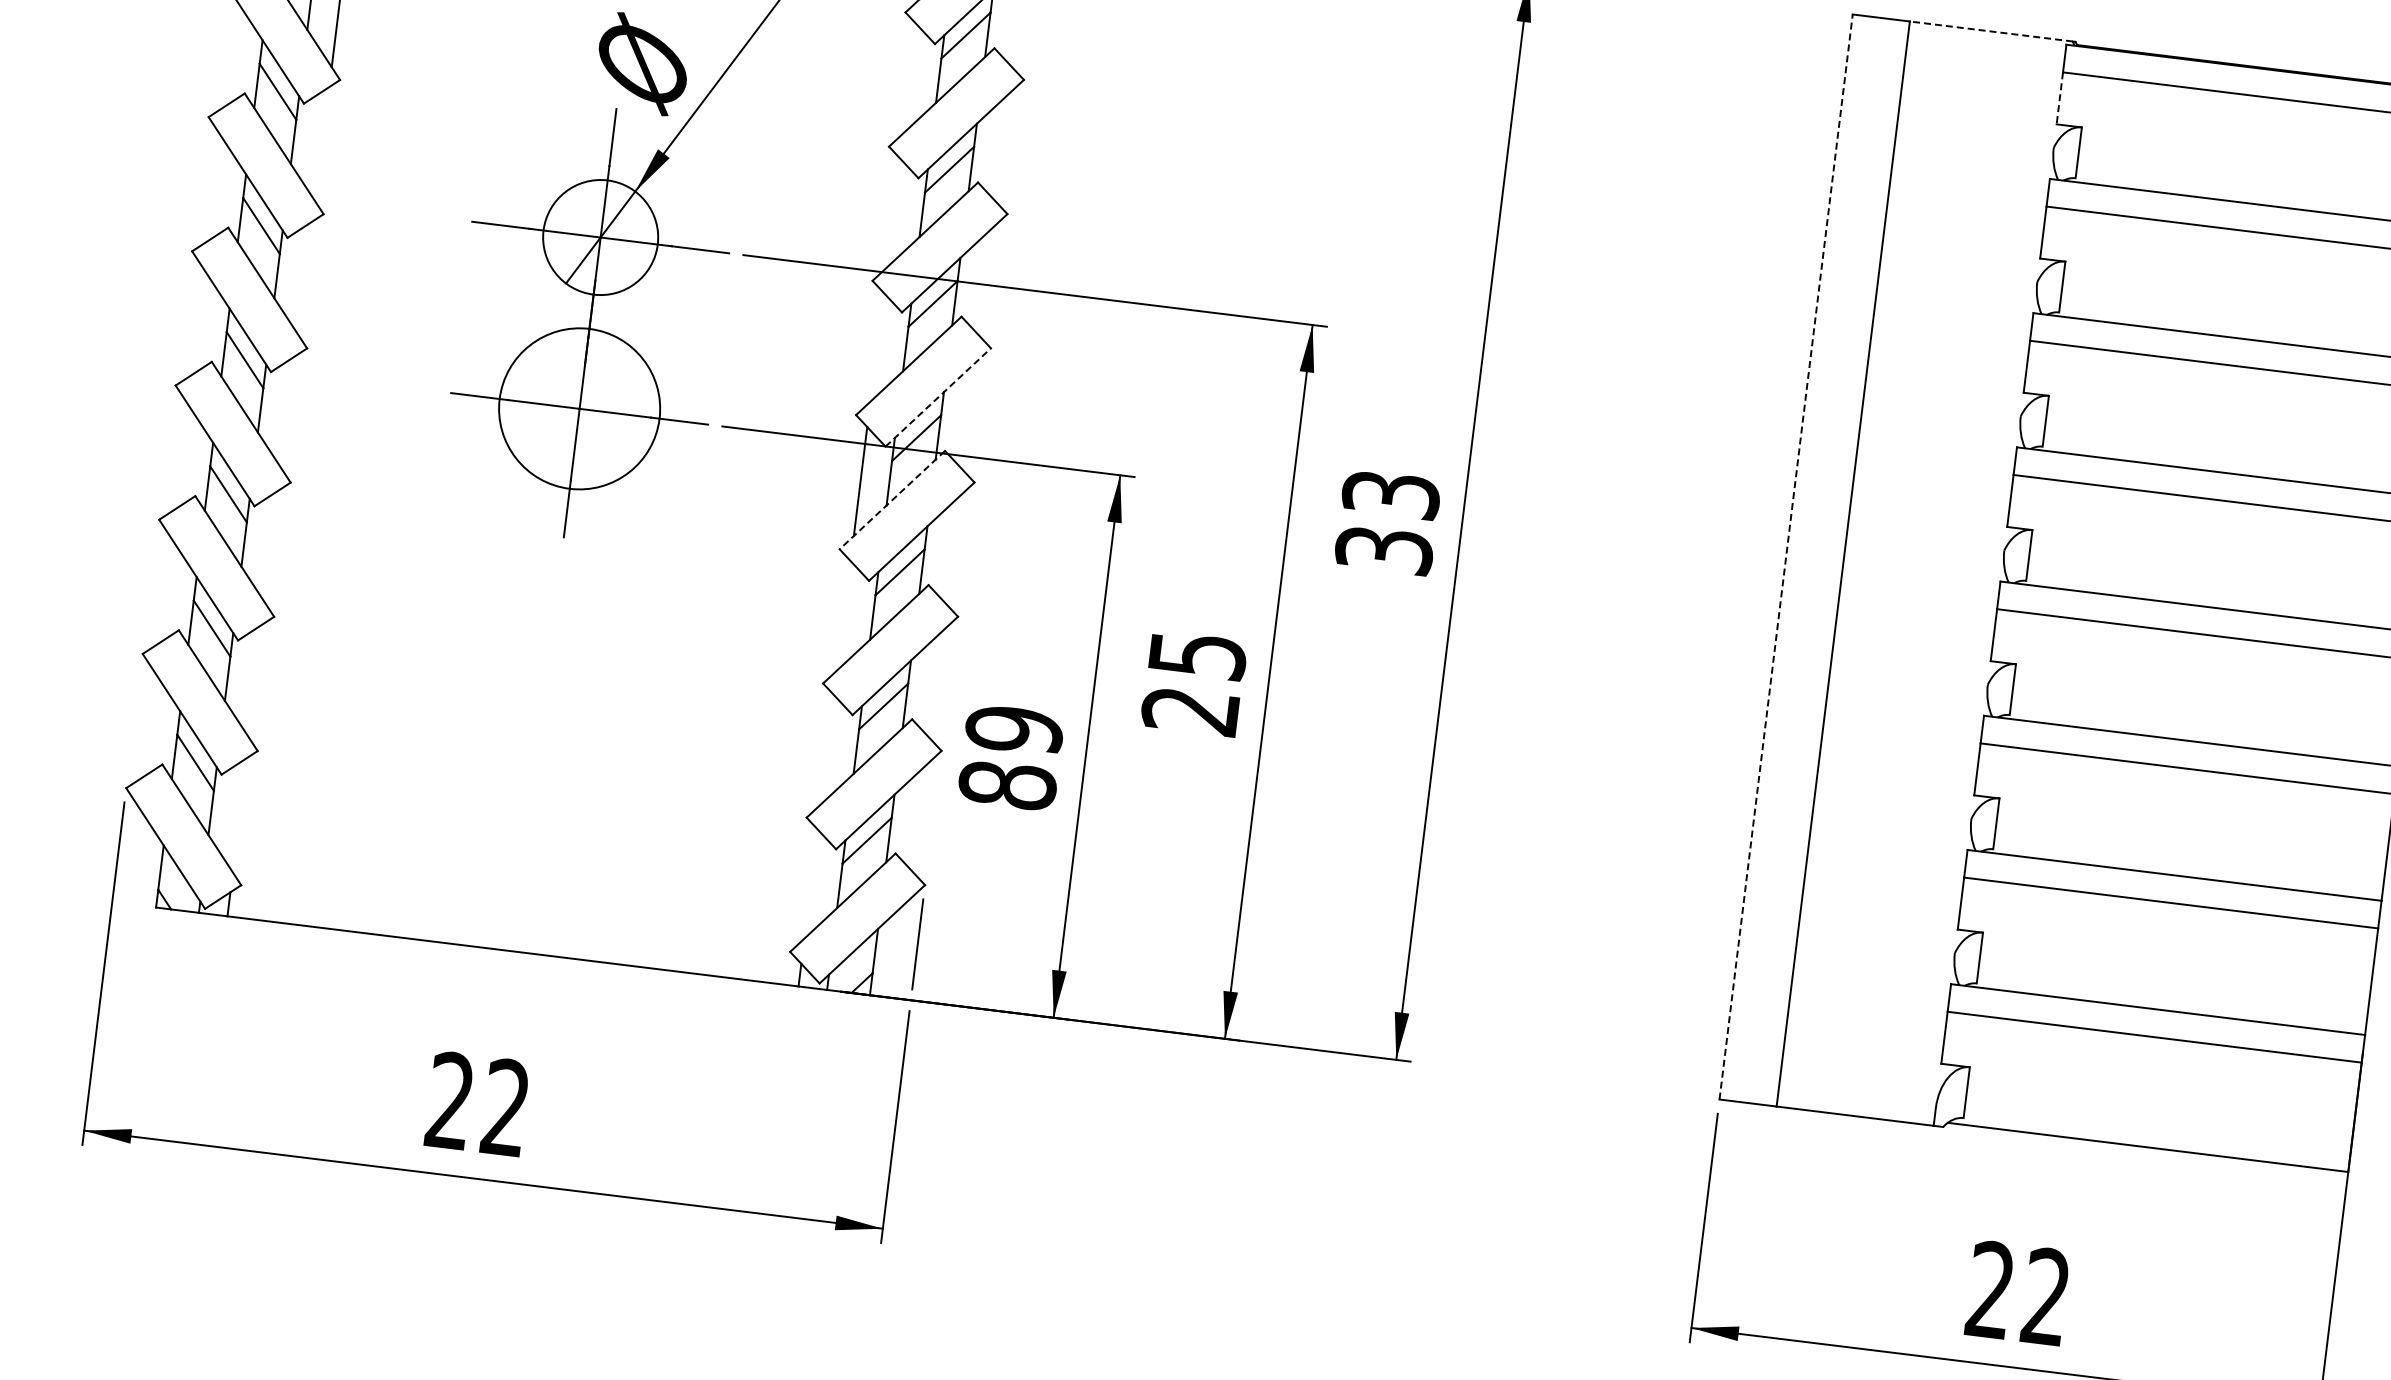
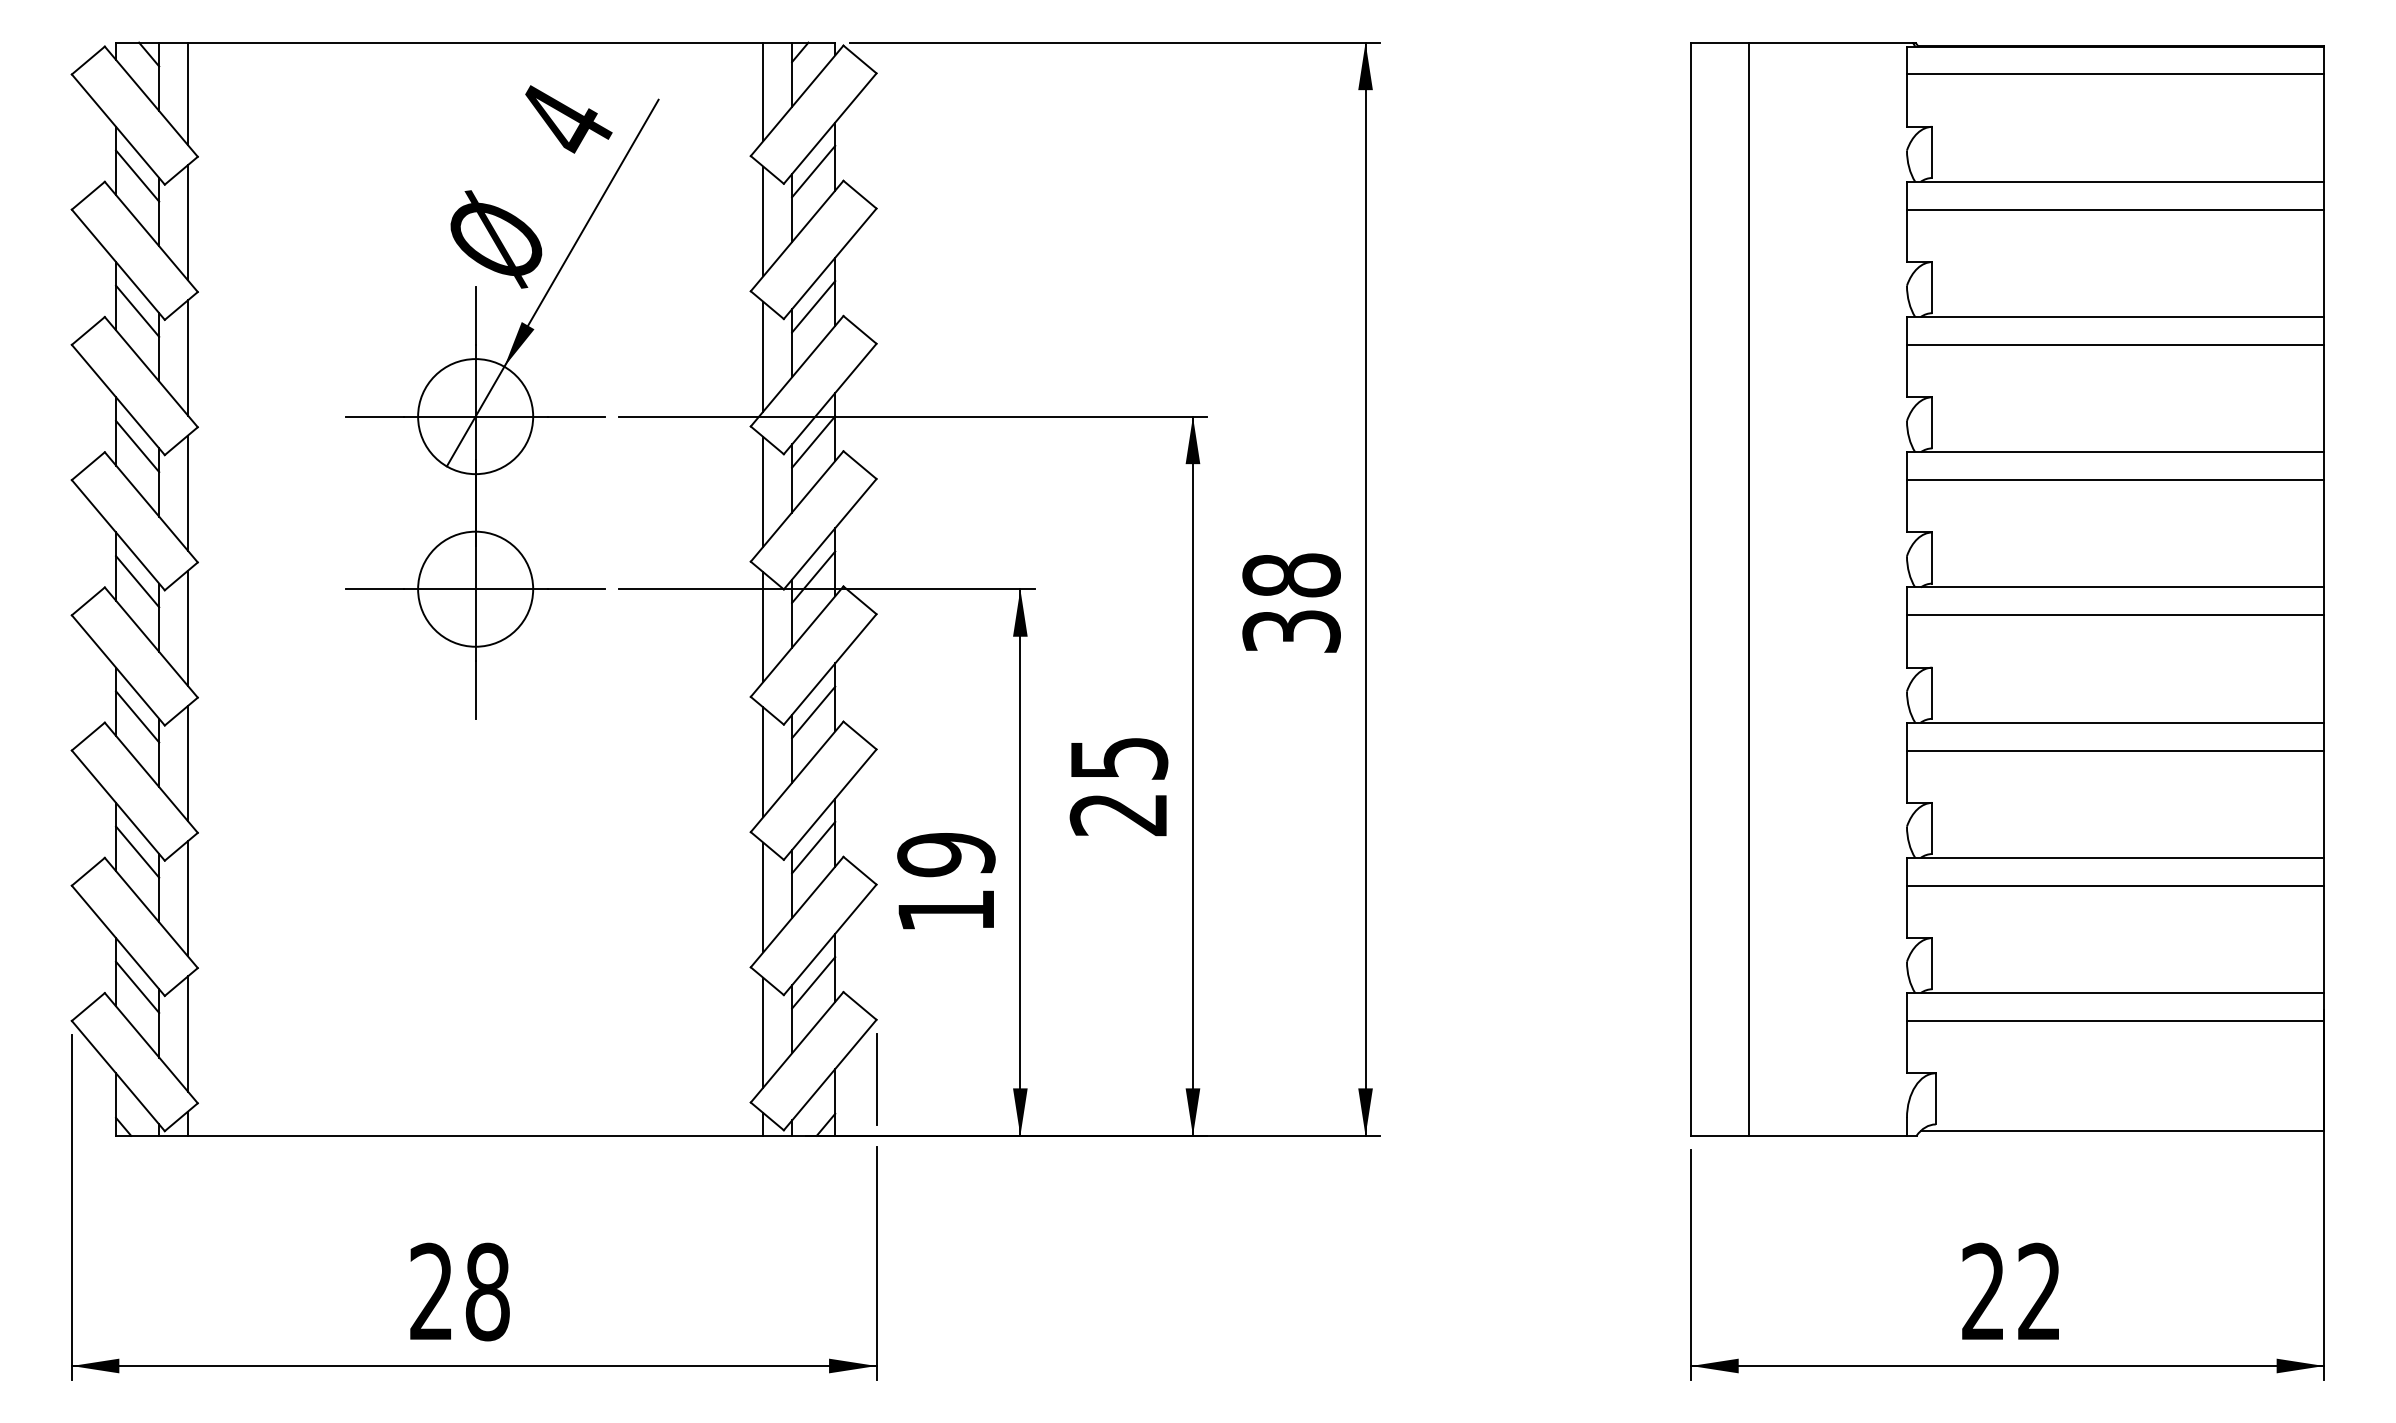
line: (1991, 31) -> (1830, 42), dashed -> solid
line: (910, 78) -> (763, 221), added
line: (2059, 99) -> (1906, 101), dashed -> solid
line: (321, 143) -> (187, 357), added
line: (893, 212) -> (763, 356), added
line: (305, 277) -> (187, 492), added
line: (877, 346) -> (763, 491), added
line: (938, 396) -> (830, 533), dashed -> solid
circle: (579, 408) -> (475, 588), size x0.71
line: (288, 412) -> (187, 628), added
text: (1391, 494) -> (1291, 575), 33 -> 38
line: (891, 500) -> (796, 642), dashed -> solid
line: (272, 546) -> (187, 763), added
line: (1786, 557) -> (1691, 589), dashed -> solid
line: (844, 615) -> (763, 762), added
line: (255, 680) -> (187, 898), added
line: (827, 749) -> (763, 897), added
text: (1007, 785) -> (946, 910), 89 -> 19
line: (239, 814) -> (187, 1033), added
line: (811, 883) -> (763, 1032), added
text: (505, 1107) -> (487, 1291), 22 -> 28

